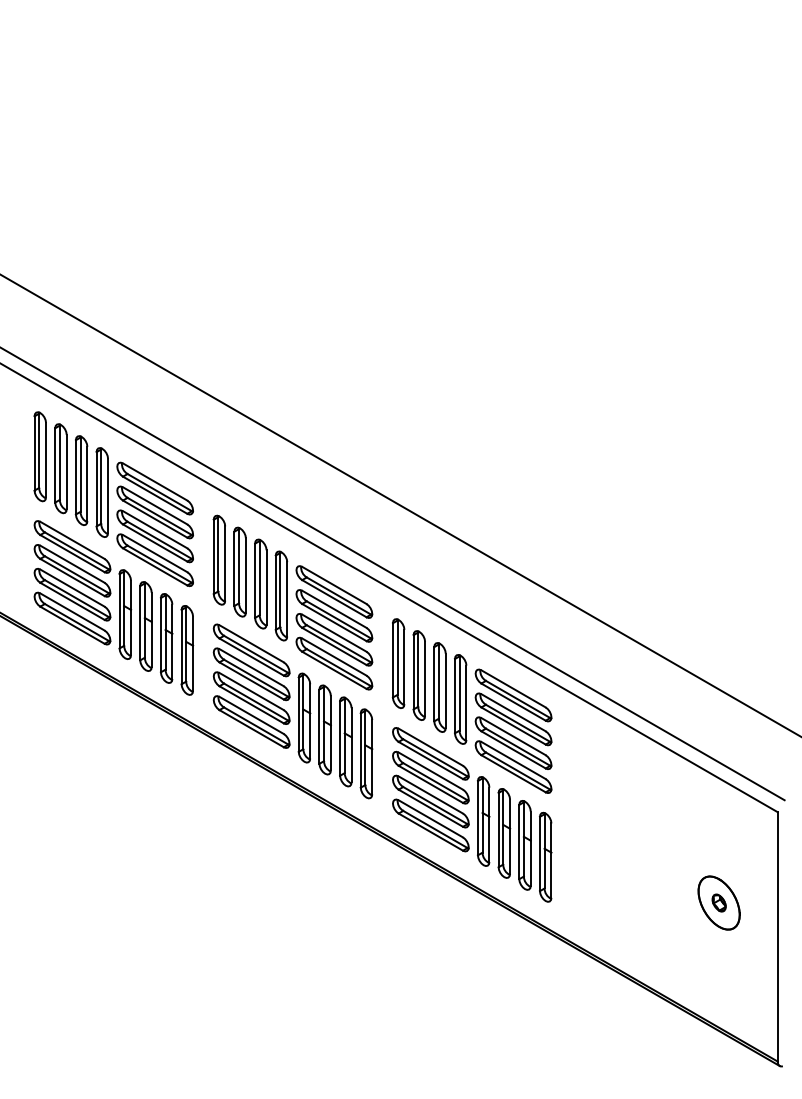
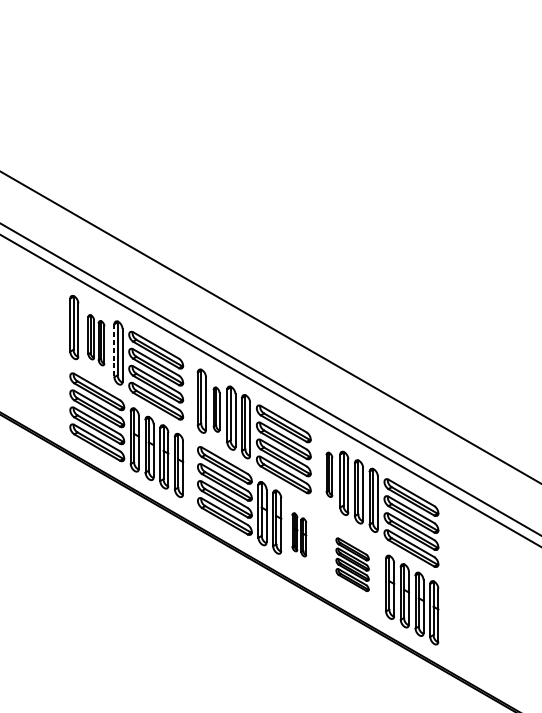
part: (71, 474) -> (96, 340), size x0.7
line: (96, 489) -> (114, 350), solid -> dashed
part: (239, 571) -> (216, 409), size x0.7
part: (398, 663) -> (329, 474), size x0.7
part: (356, 747) -> (299, 534), size x0.6
part: (430, 789) -> (352, 564), size x0.6

